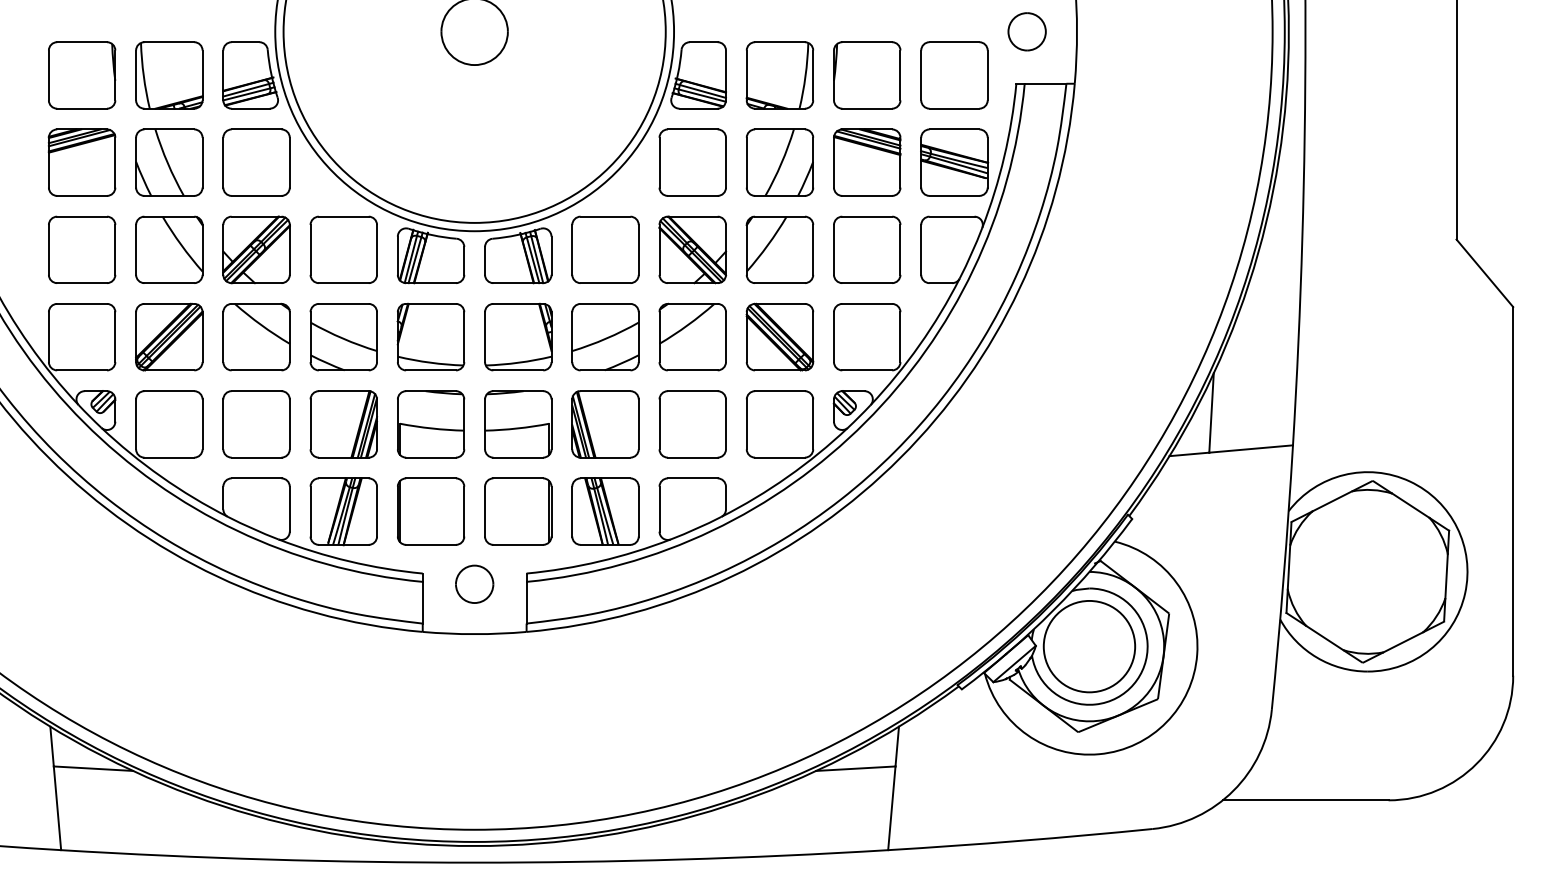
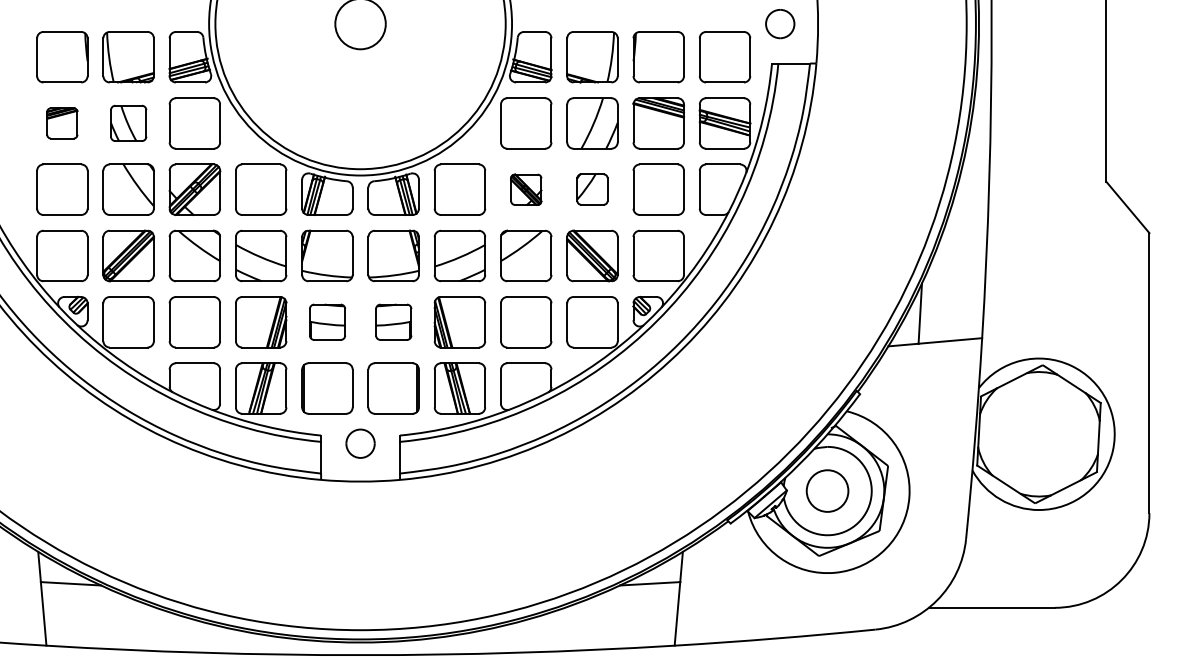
part: (81, 162) -> (61, 123), size x0.6
part: (169, 162) -> (128, 123), size x0.7
part: (692, 249) -> (526, 189), size x0.6
part: (779, 249) -> (592, 189), size x0.6
part: (431, 424) -> (327, 322), size x0.7
part: (518, 424) -> (393, 322), size x0.7
circle: (1089, 646) -> (827, 490), size x0.6

